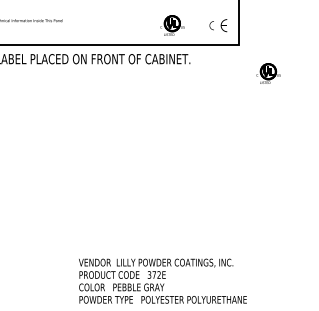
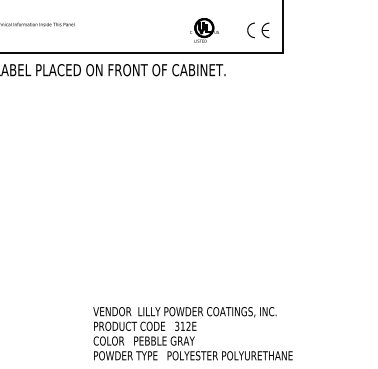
part: (211, 25) -> (250, 30), size x1.43
part: (268, 73) -> (318, 87), removed
text: (154, 274) -> (182, 325), 372E -> 312E

